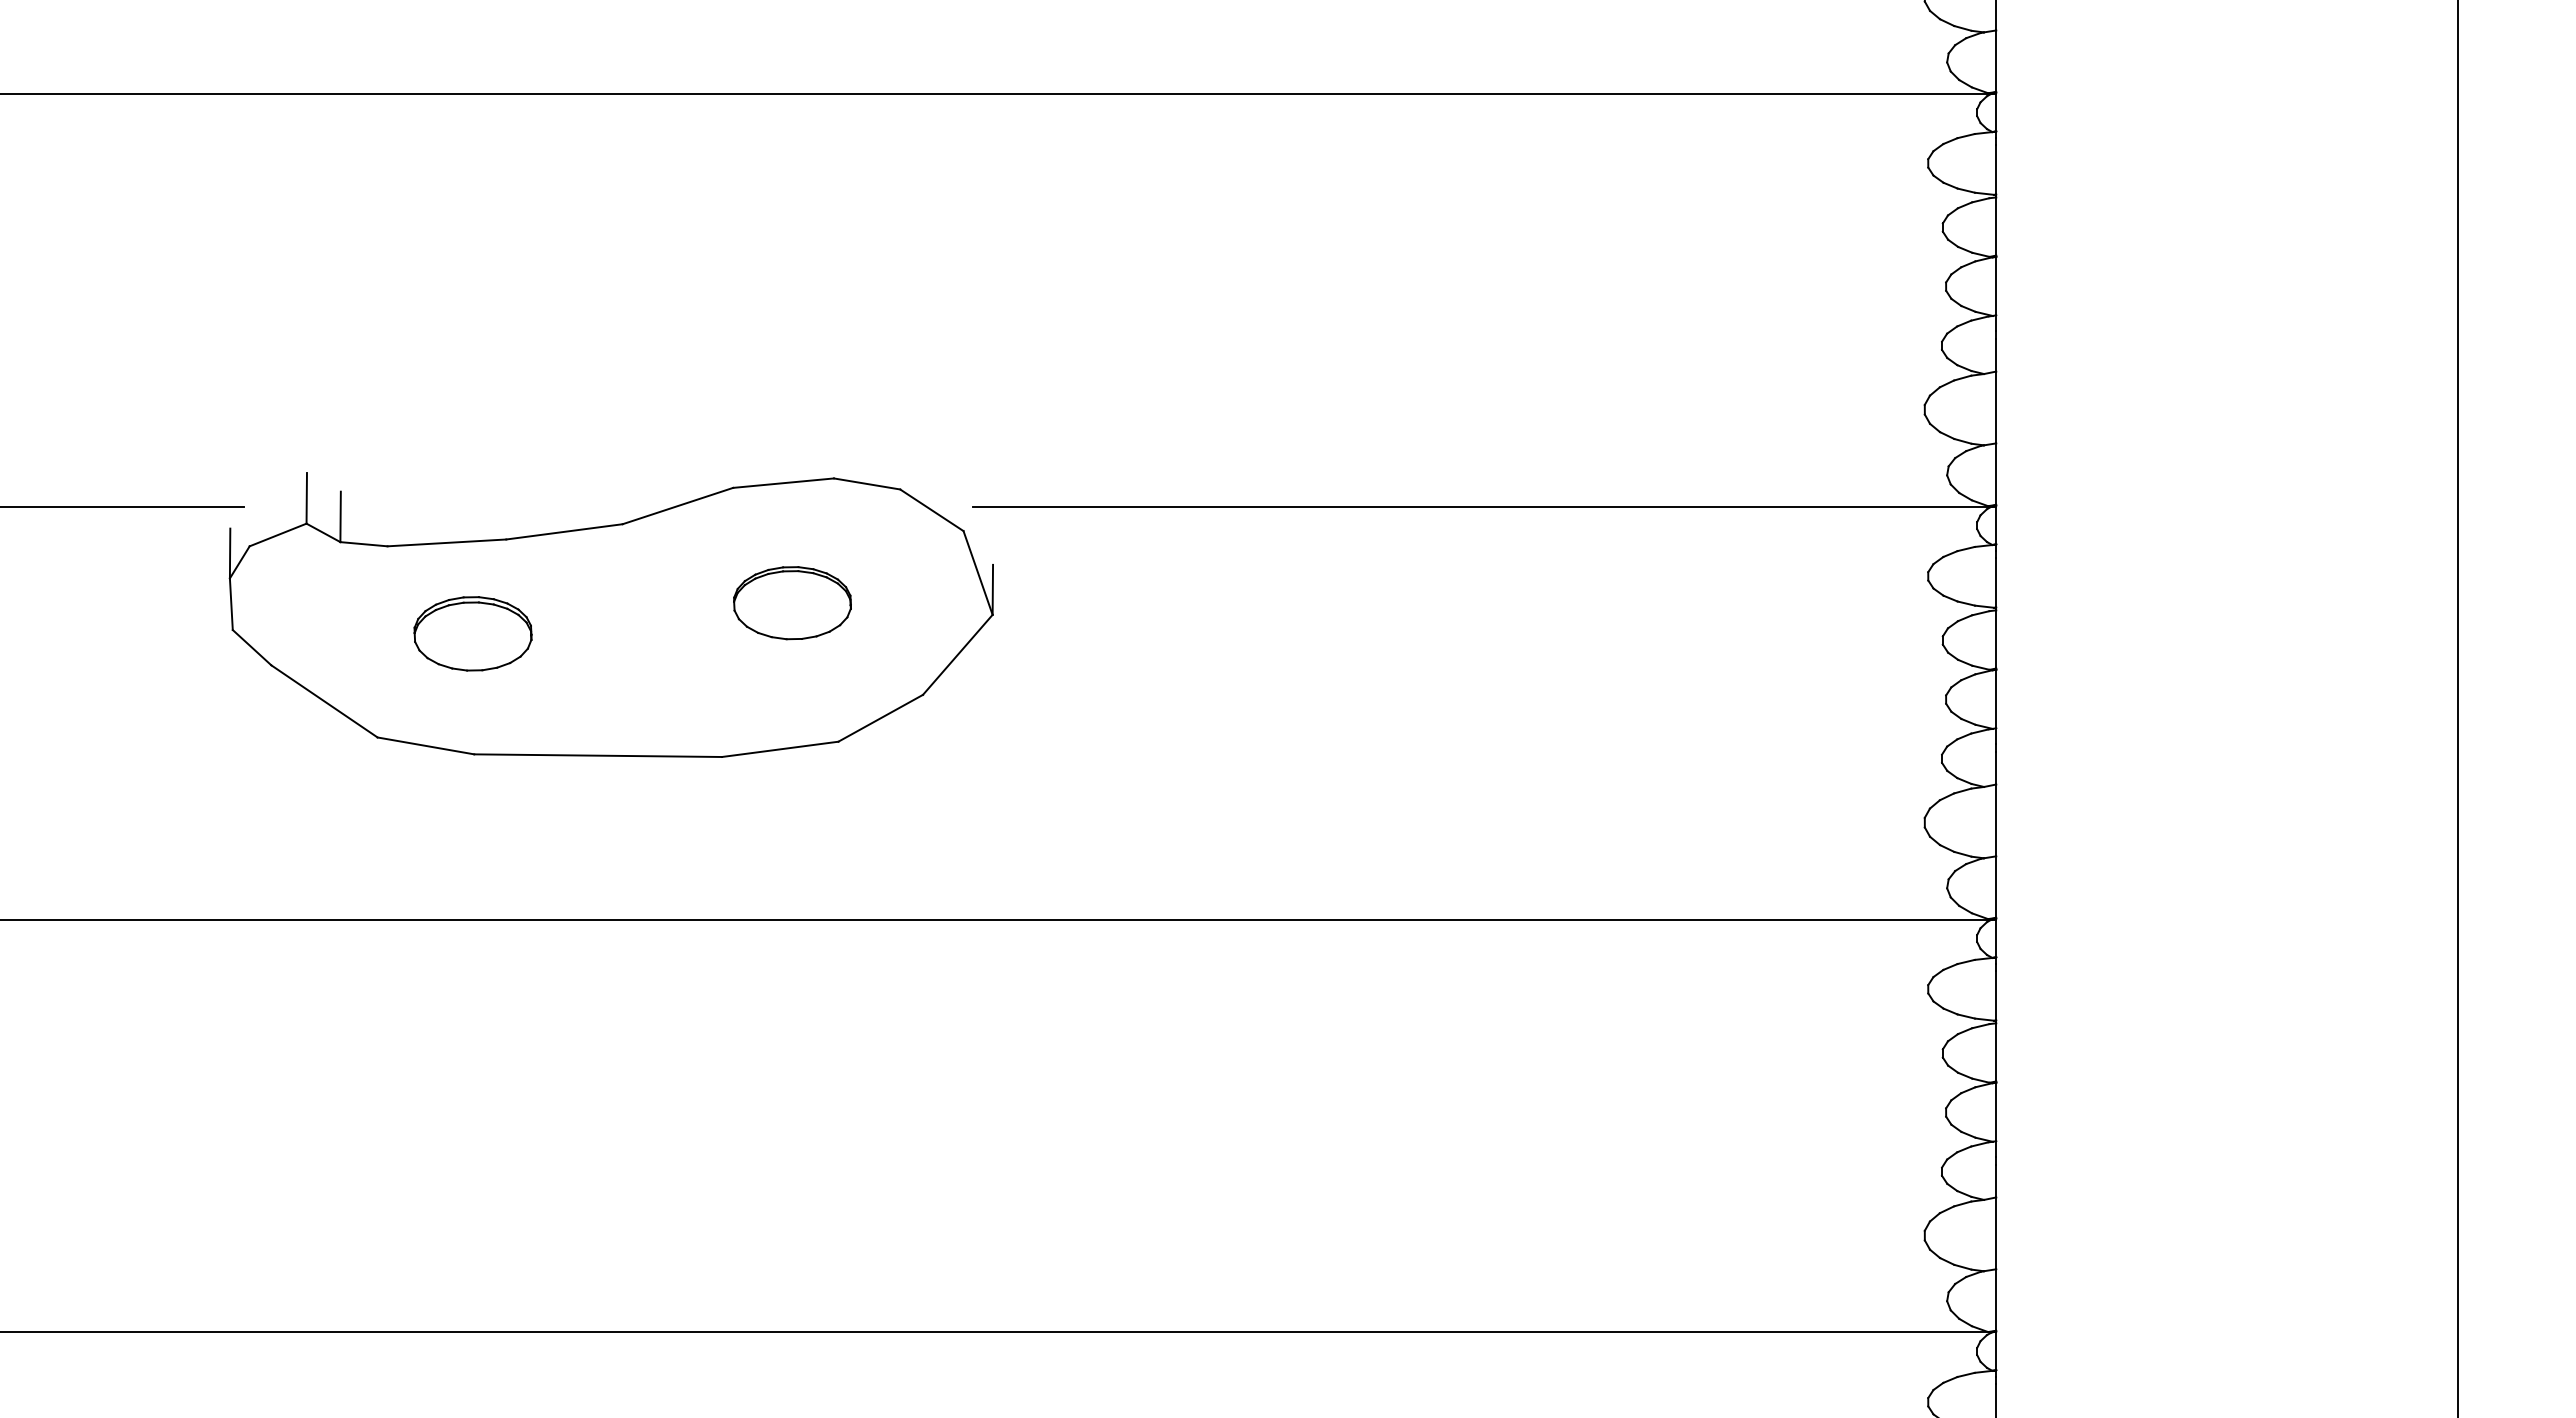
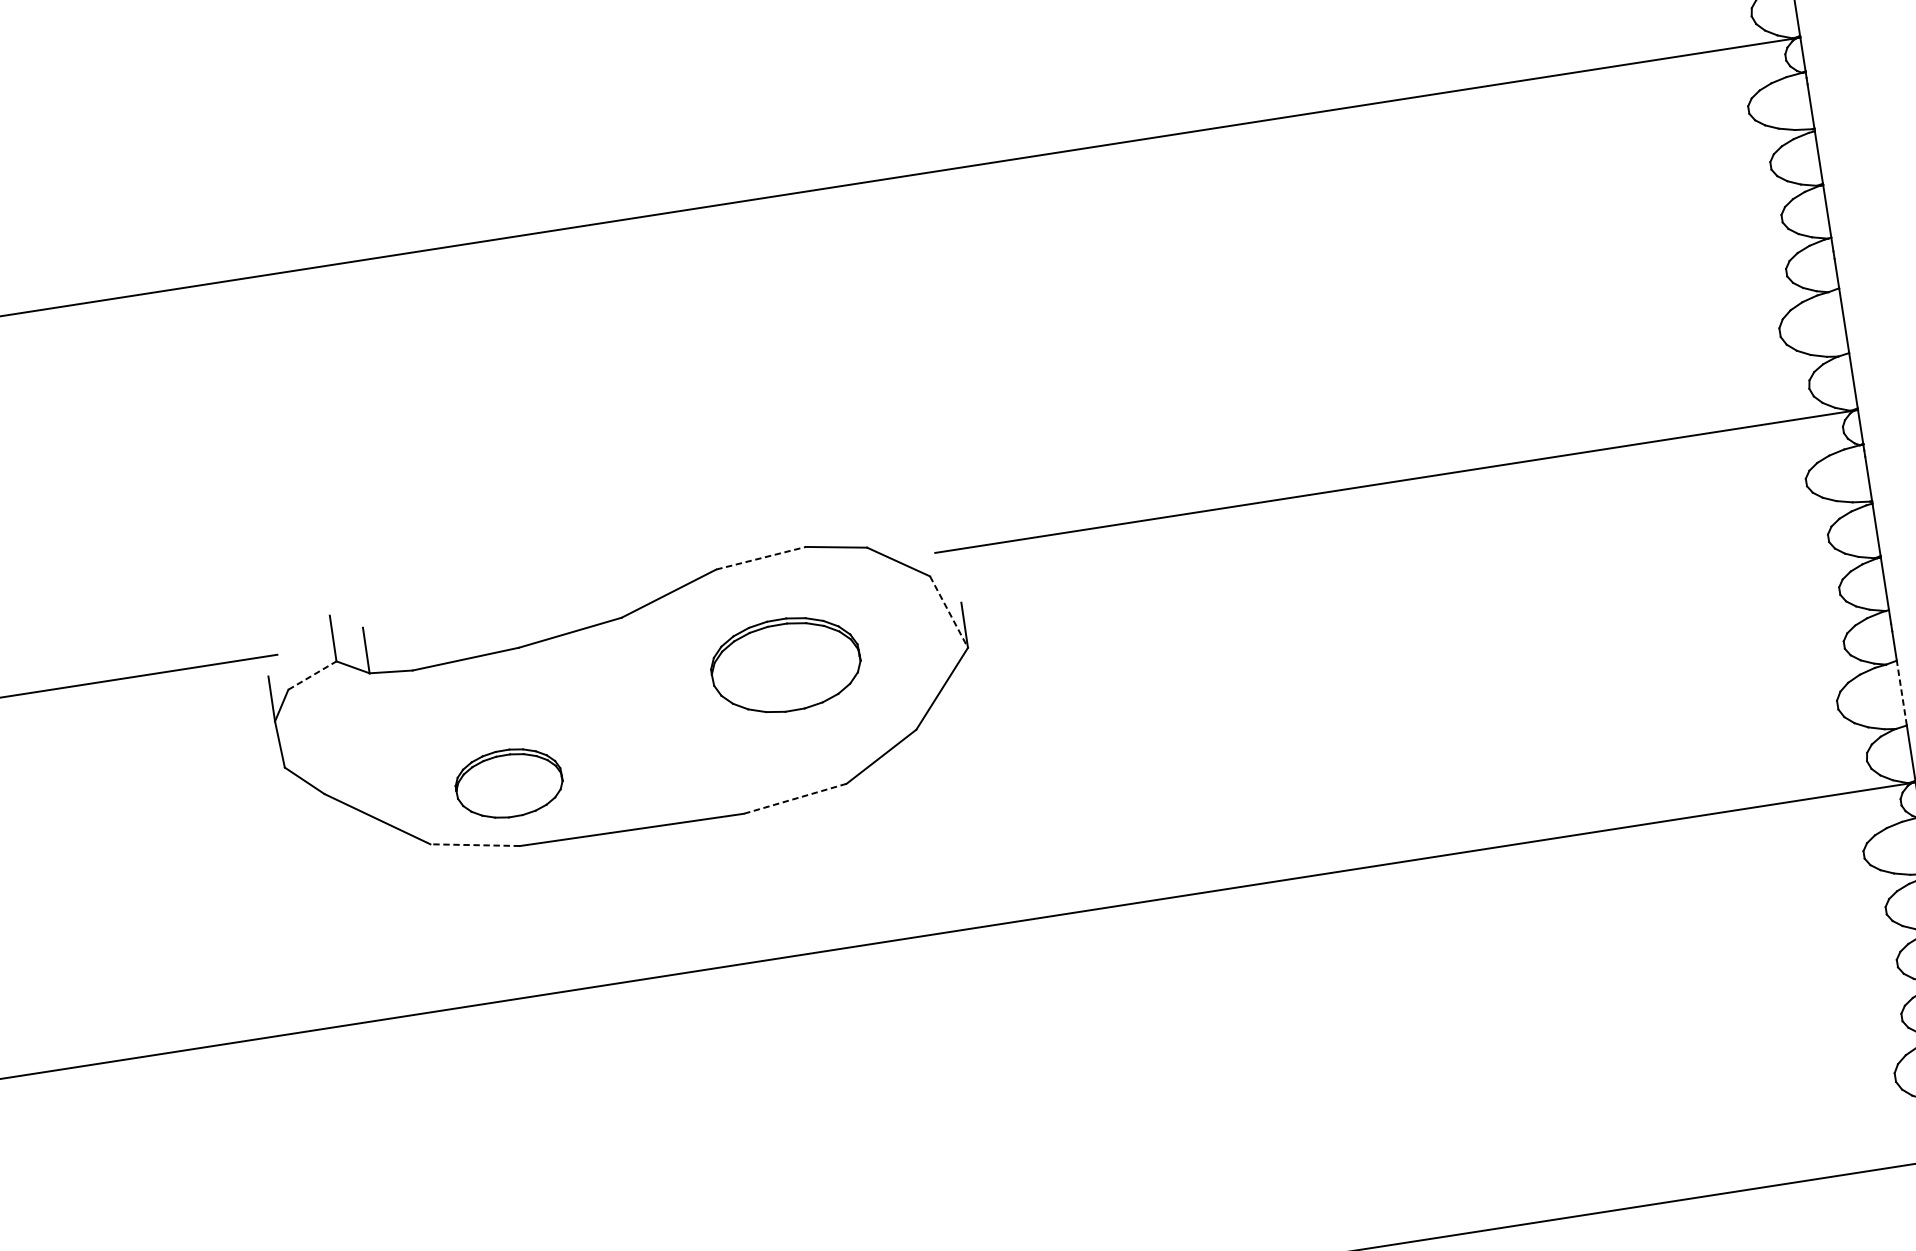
line: (783, 483) -> (761, 558), solid -> dashed
line: (278, 535) -> (312, 675), solid -> dashed
line: (978, 573) -> (949, 612), solid -> dashed
part: (792, 603) -> (785, 665), size x1.4
part: (472, 633) -> (508, 783), moved
line: (425, 745) -> (474, 844), solid -> dashed
line: (780, 749) -> (795, 798), solid -> dashed
line: (1996, 820) -> (1902, 693), solid -> dashed

